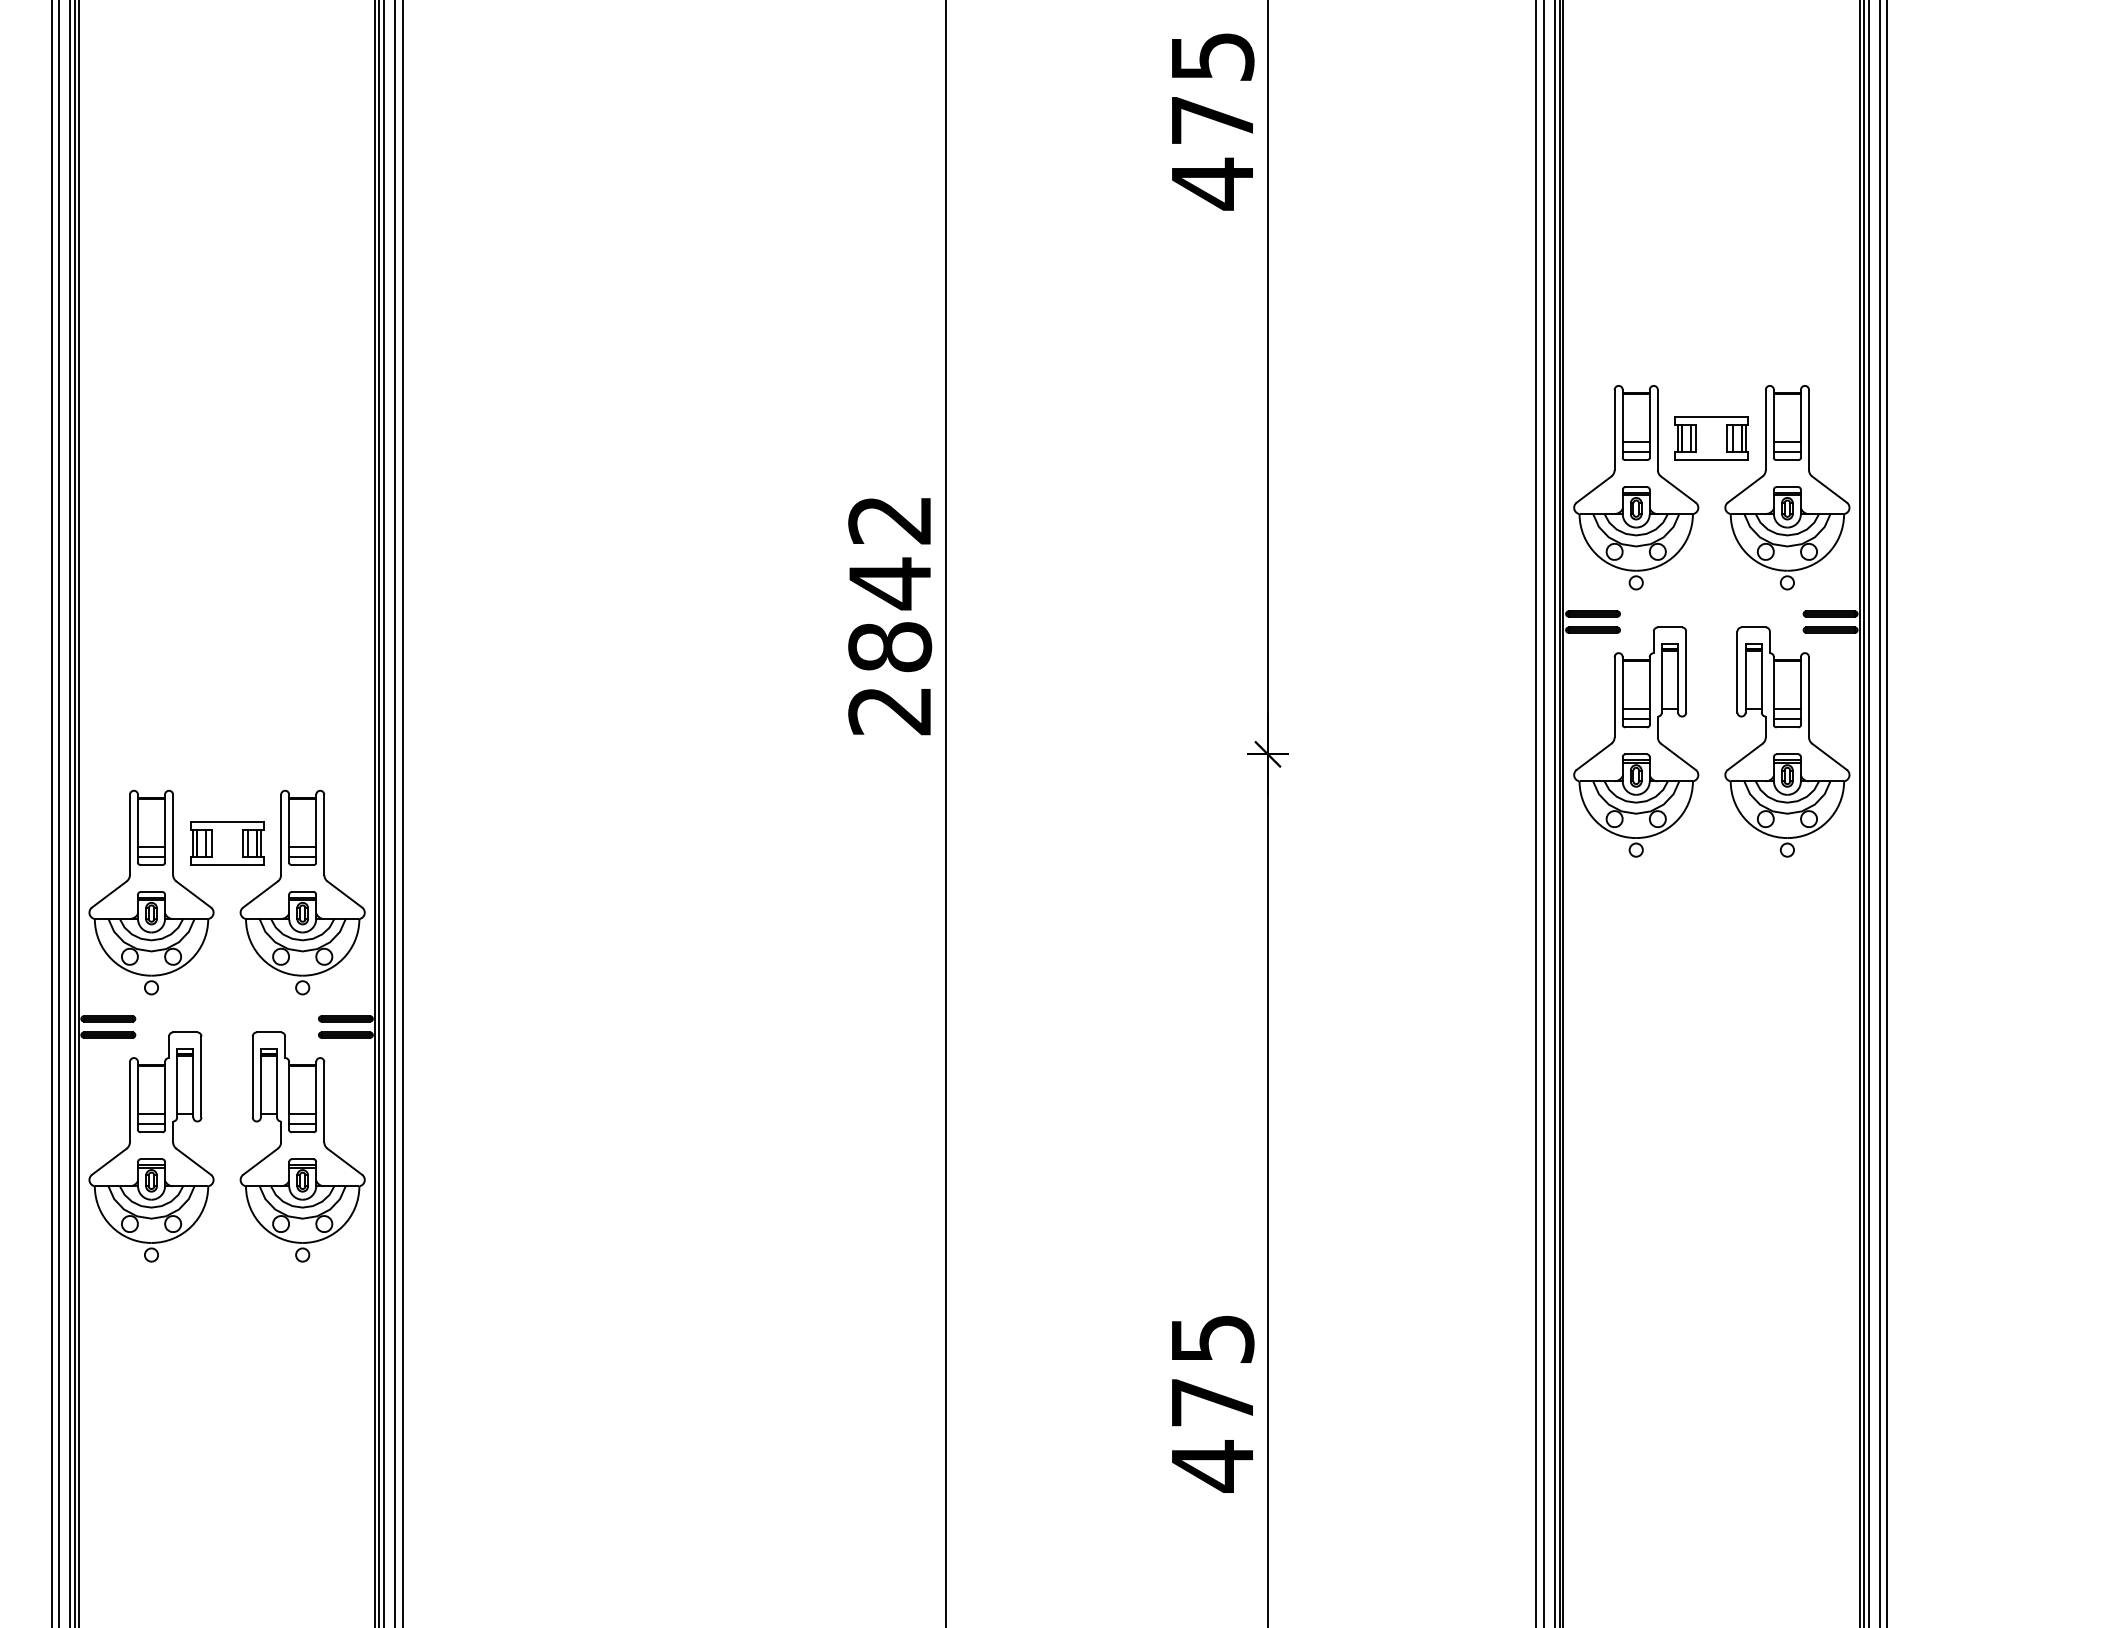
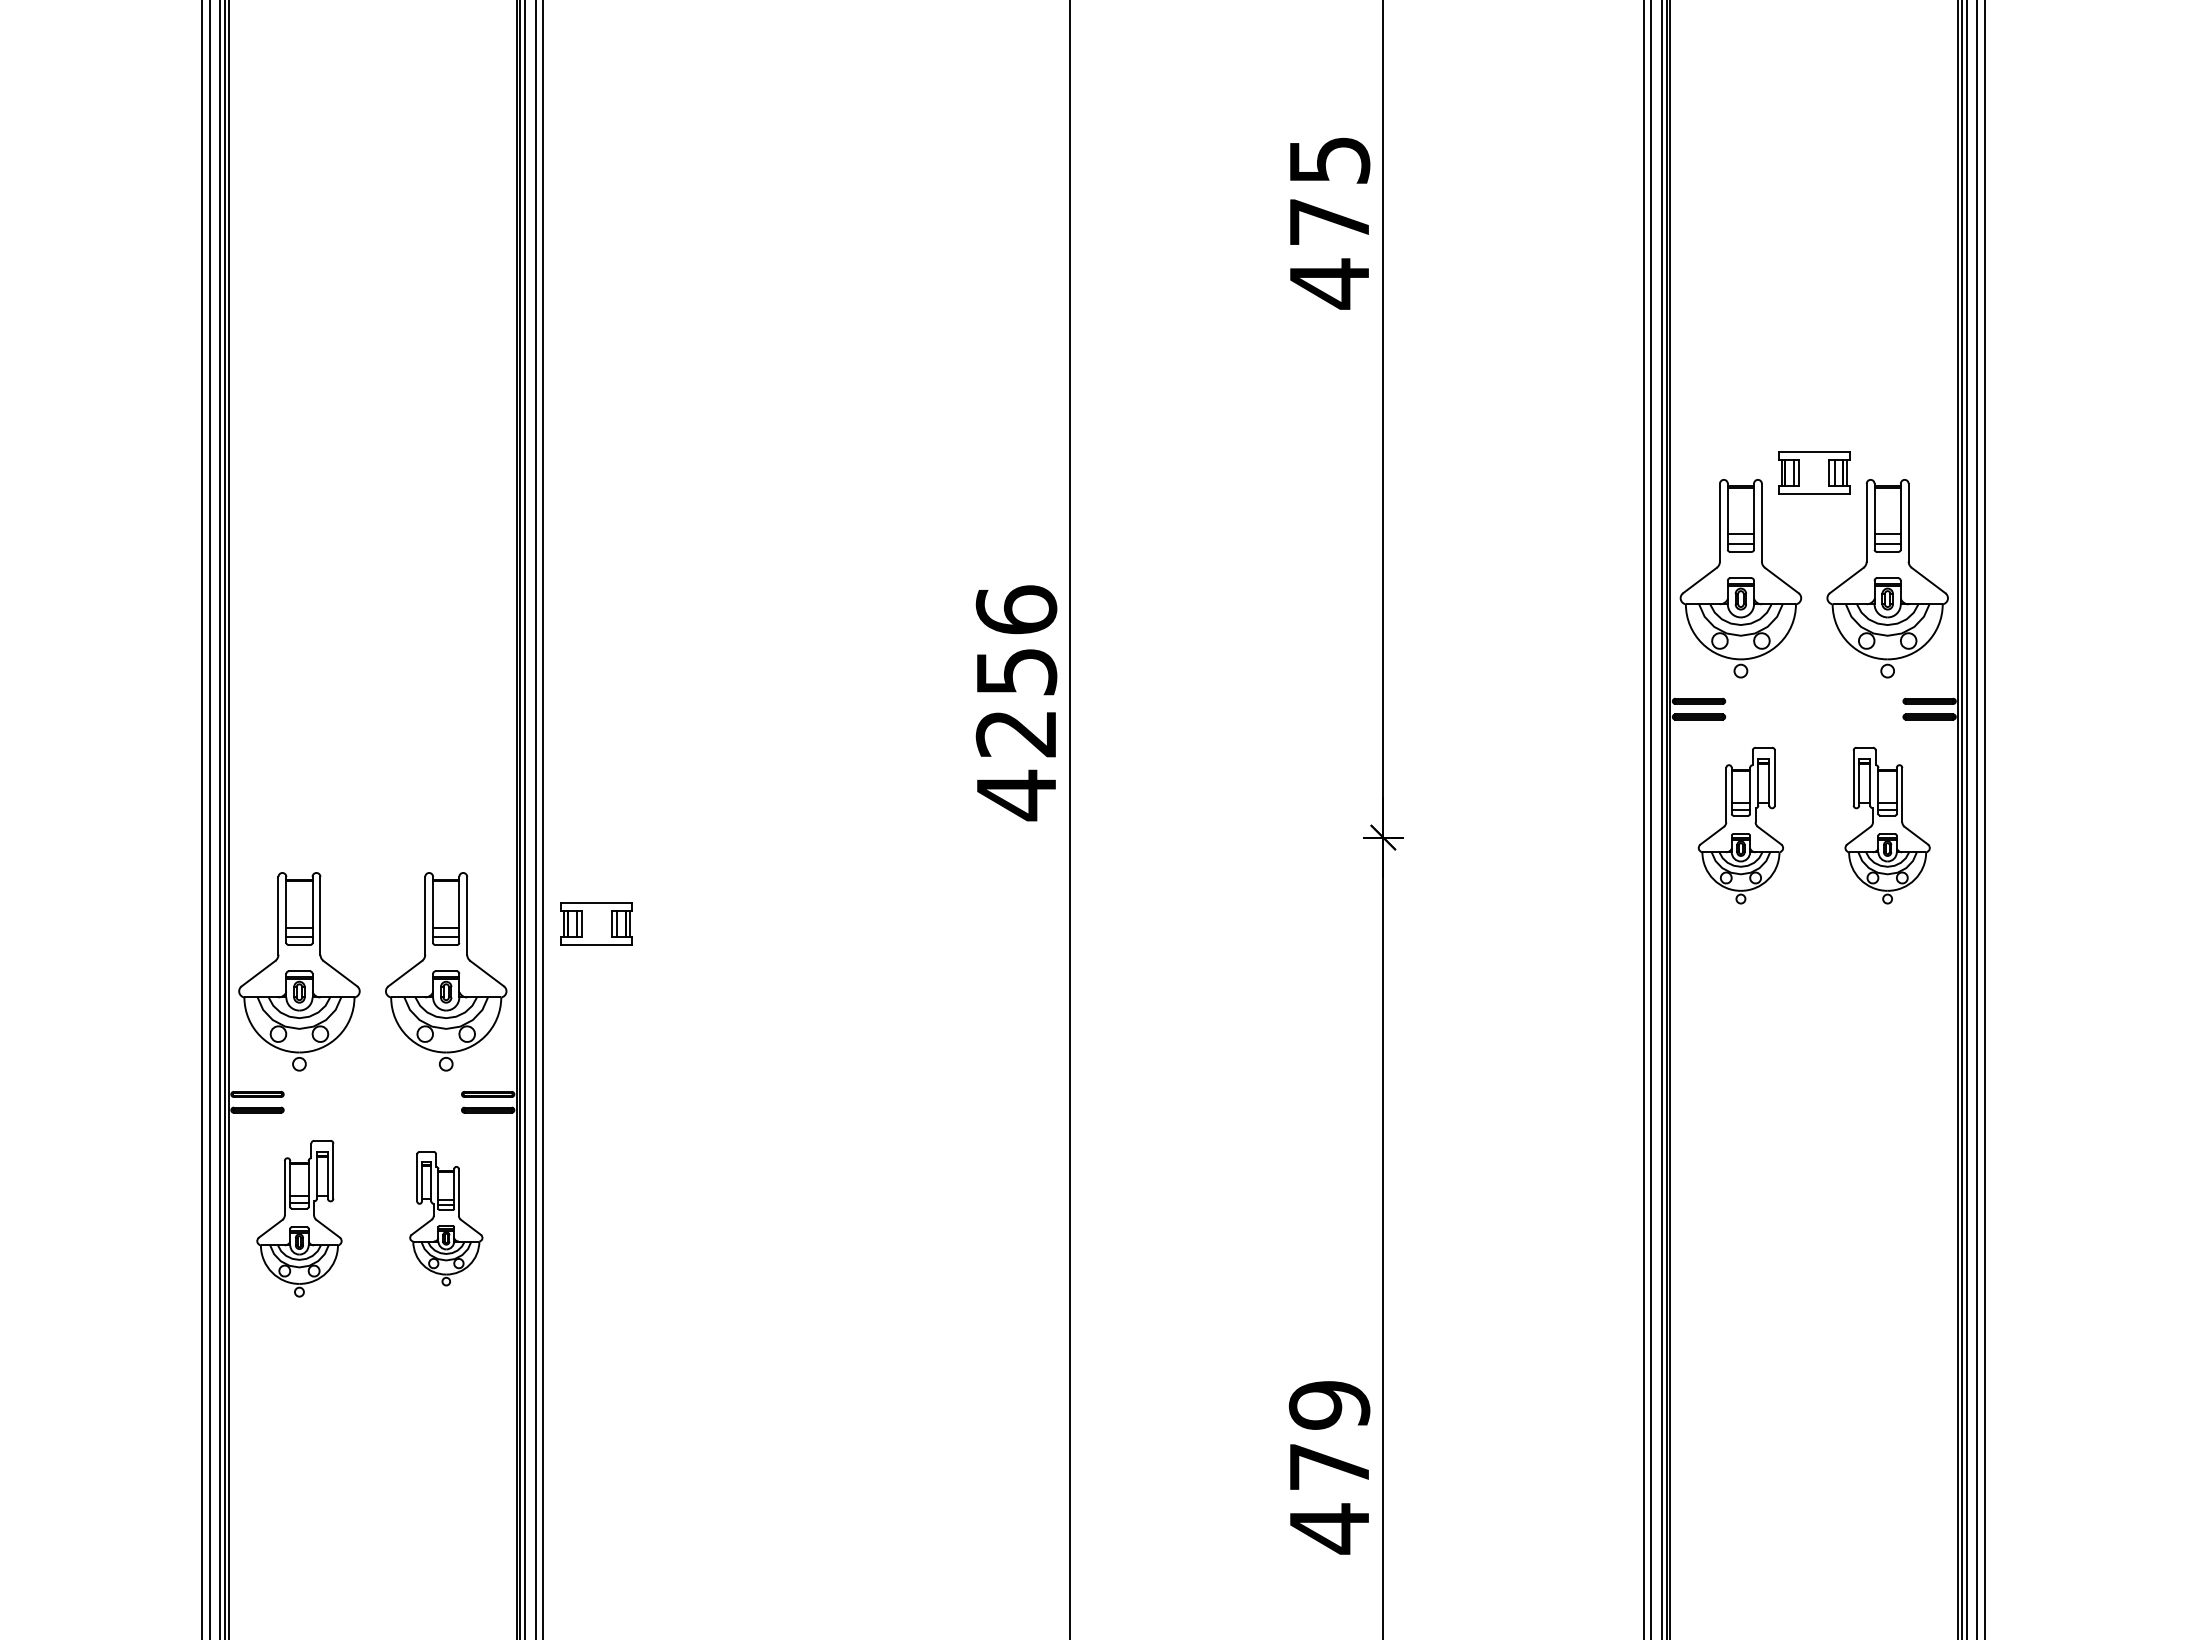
part: (1712, 438) -> (1814, 472), moved
text: (890, 616) -> (1016, 703), 2842 -> 4256
part: (1635, 741) -> (1740, 825), size x0.7
part: (1787, 741) -> (1887, 825), size x0.7
part: (226, 842) -> (596, 923), moved
part: (151, 1146) -> (299, 1218), size x0.7
part: (302, 1146) -> (446, 1218), size x0.6
text: (1212, 1339) -> (1329, 1405), 475 -> 479

